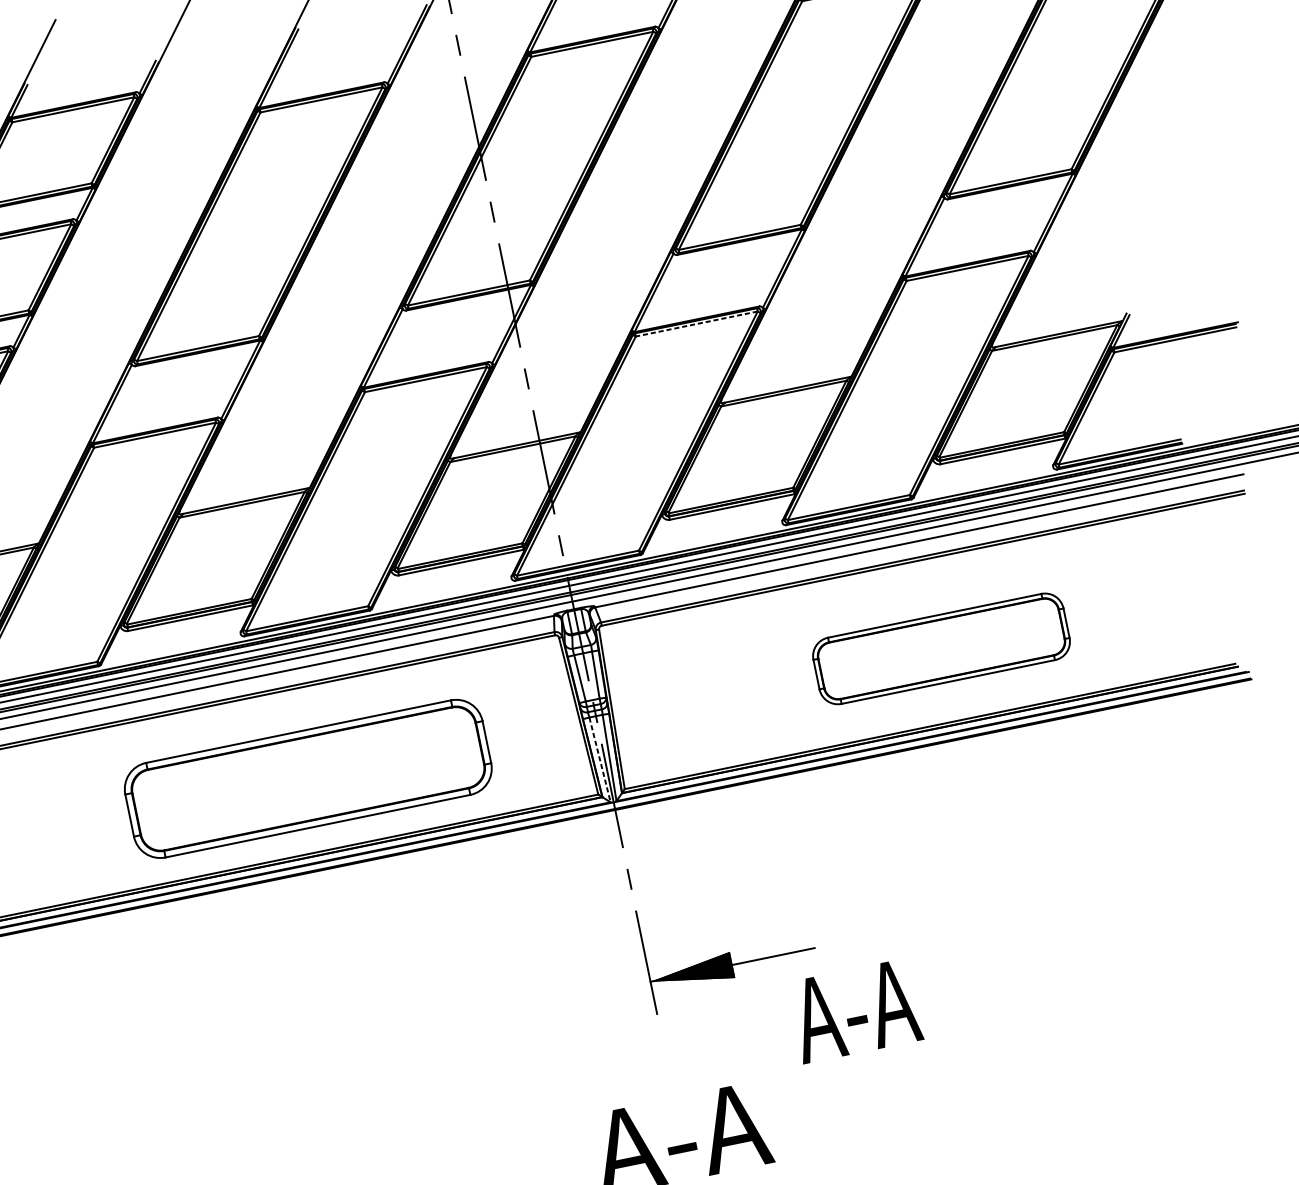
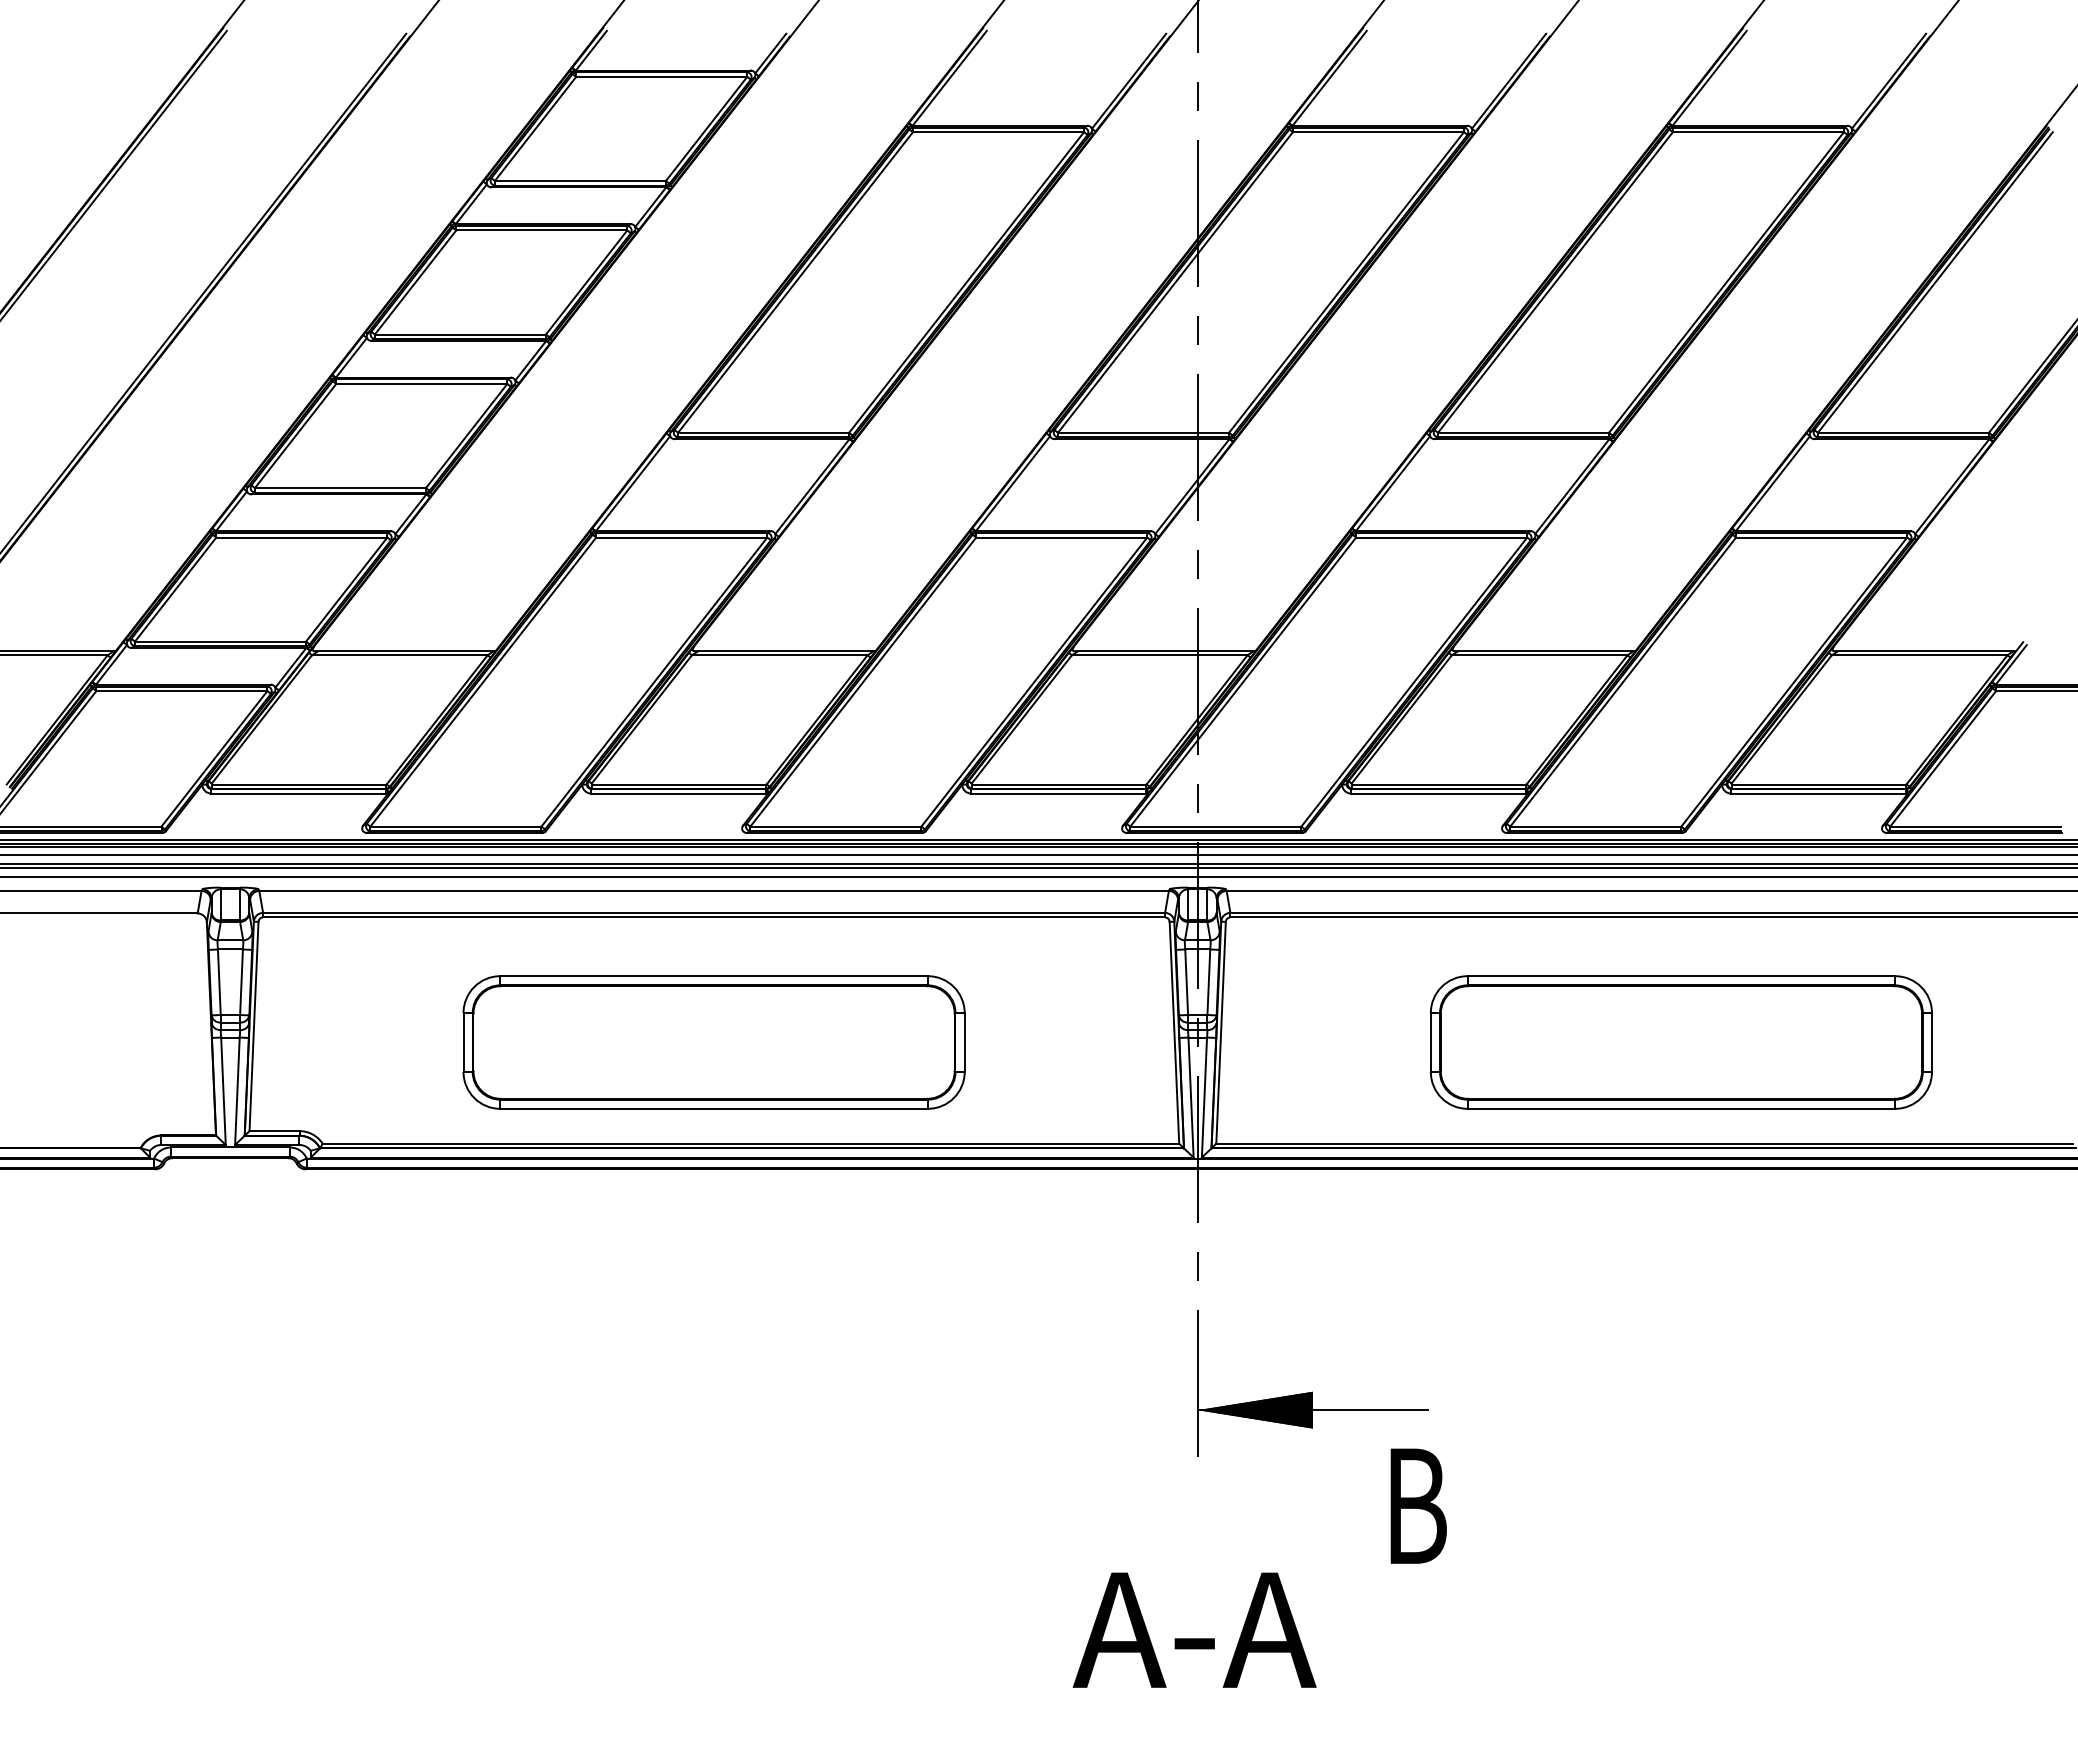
line: (696, 324) -> (1441, 537), dashed -> solid
part: (941, 648) -> (1681, 1042), size x1.43
line: (600, 760) -> (1191, 1098), dashed -> solid
part: (307, 778) -> (713, 1042), moved
text: (855, 1010) -> (1465, 1505), А-А -> B

